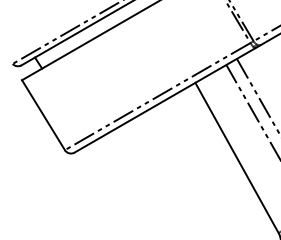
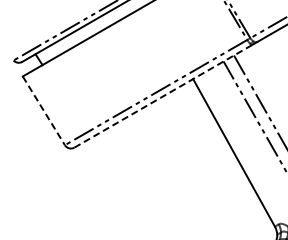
line: (165, 100) -> (163, 96), solid -> dashed
line: (44, 115) -> (44, 111), solid -> dashed

